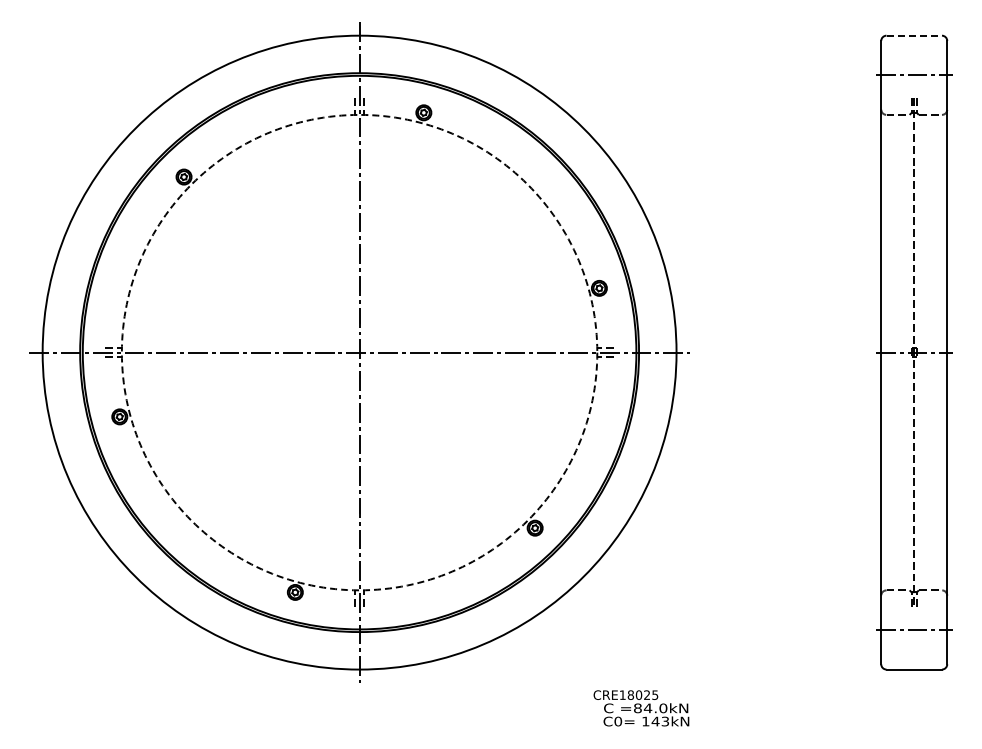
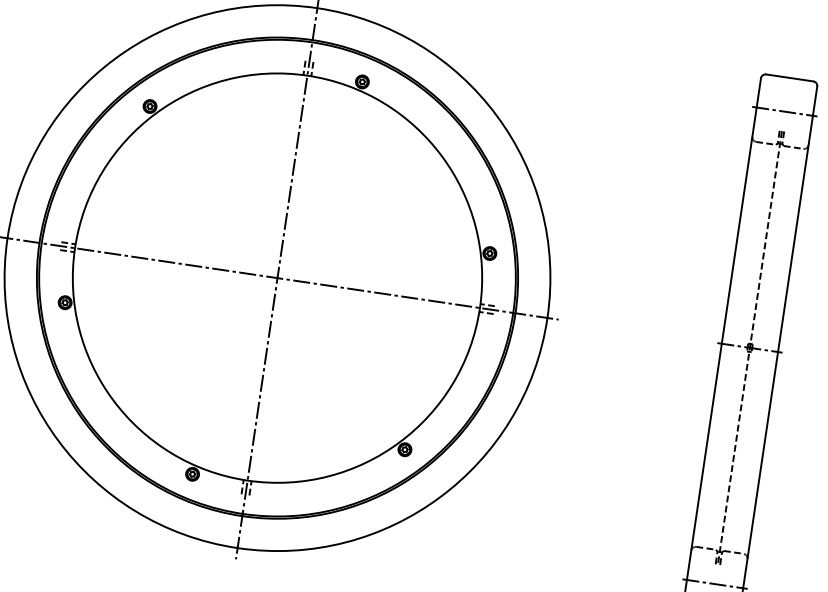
line: (914, 35) -> (790, 77), dashed -> solid
circle: (359, 352) -> (277, 278), dashed -> solid

